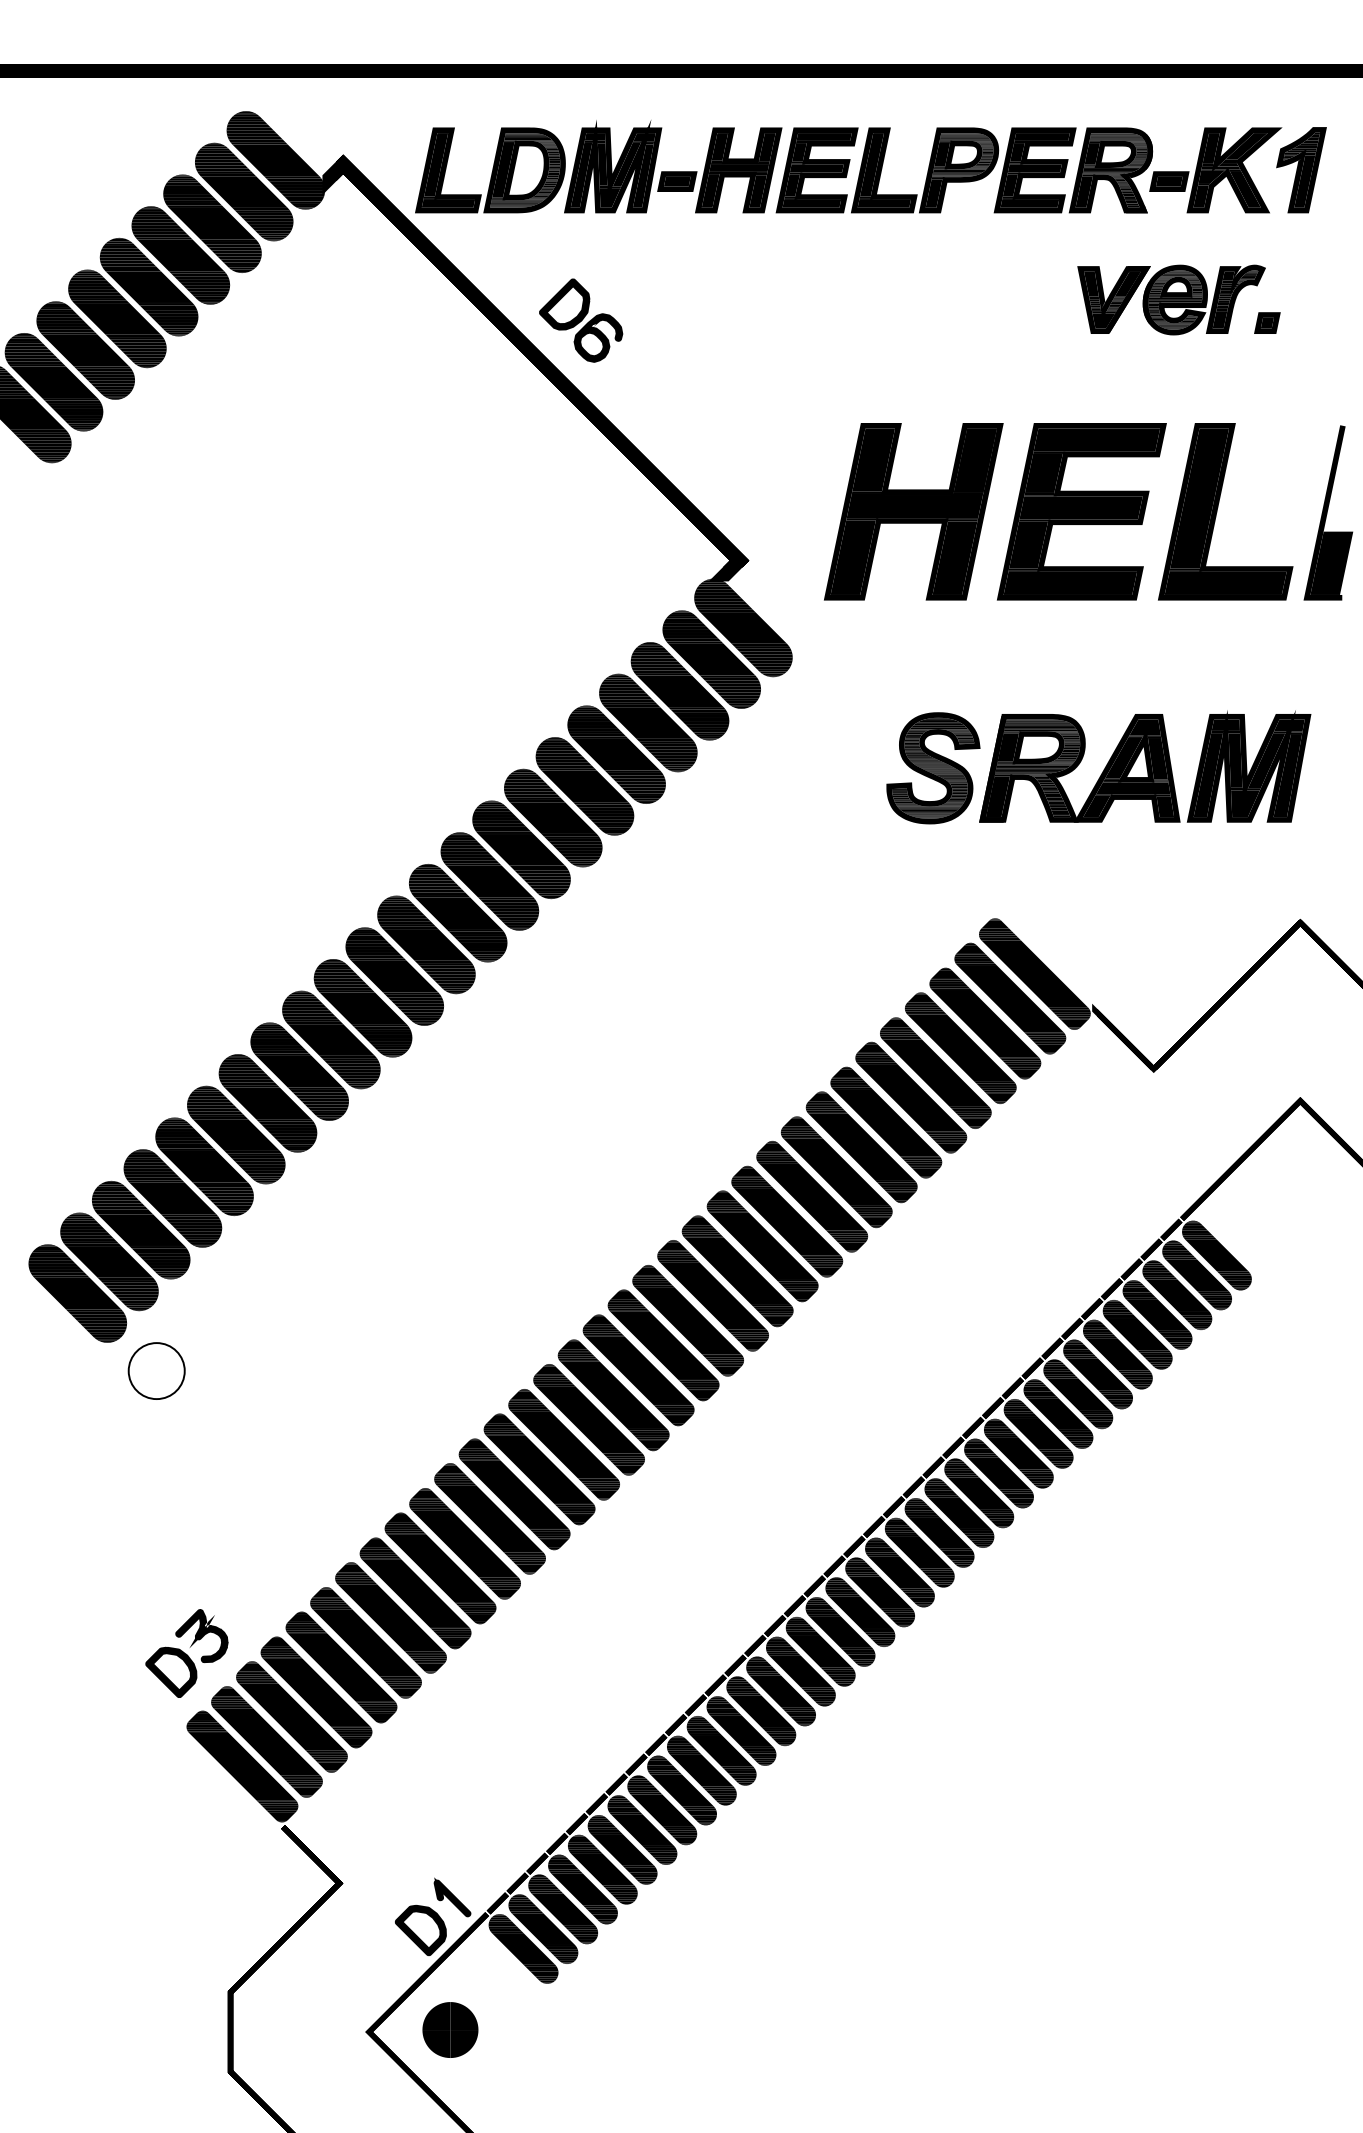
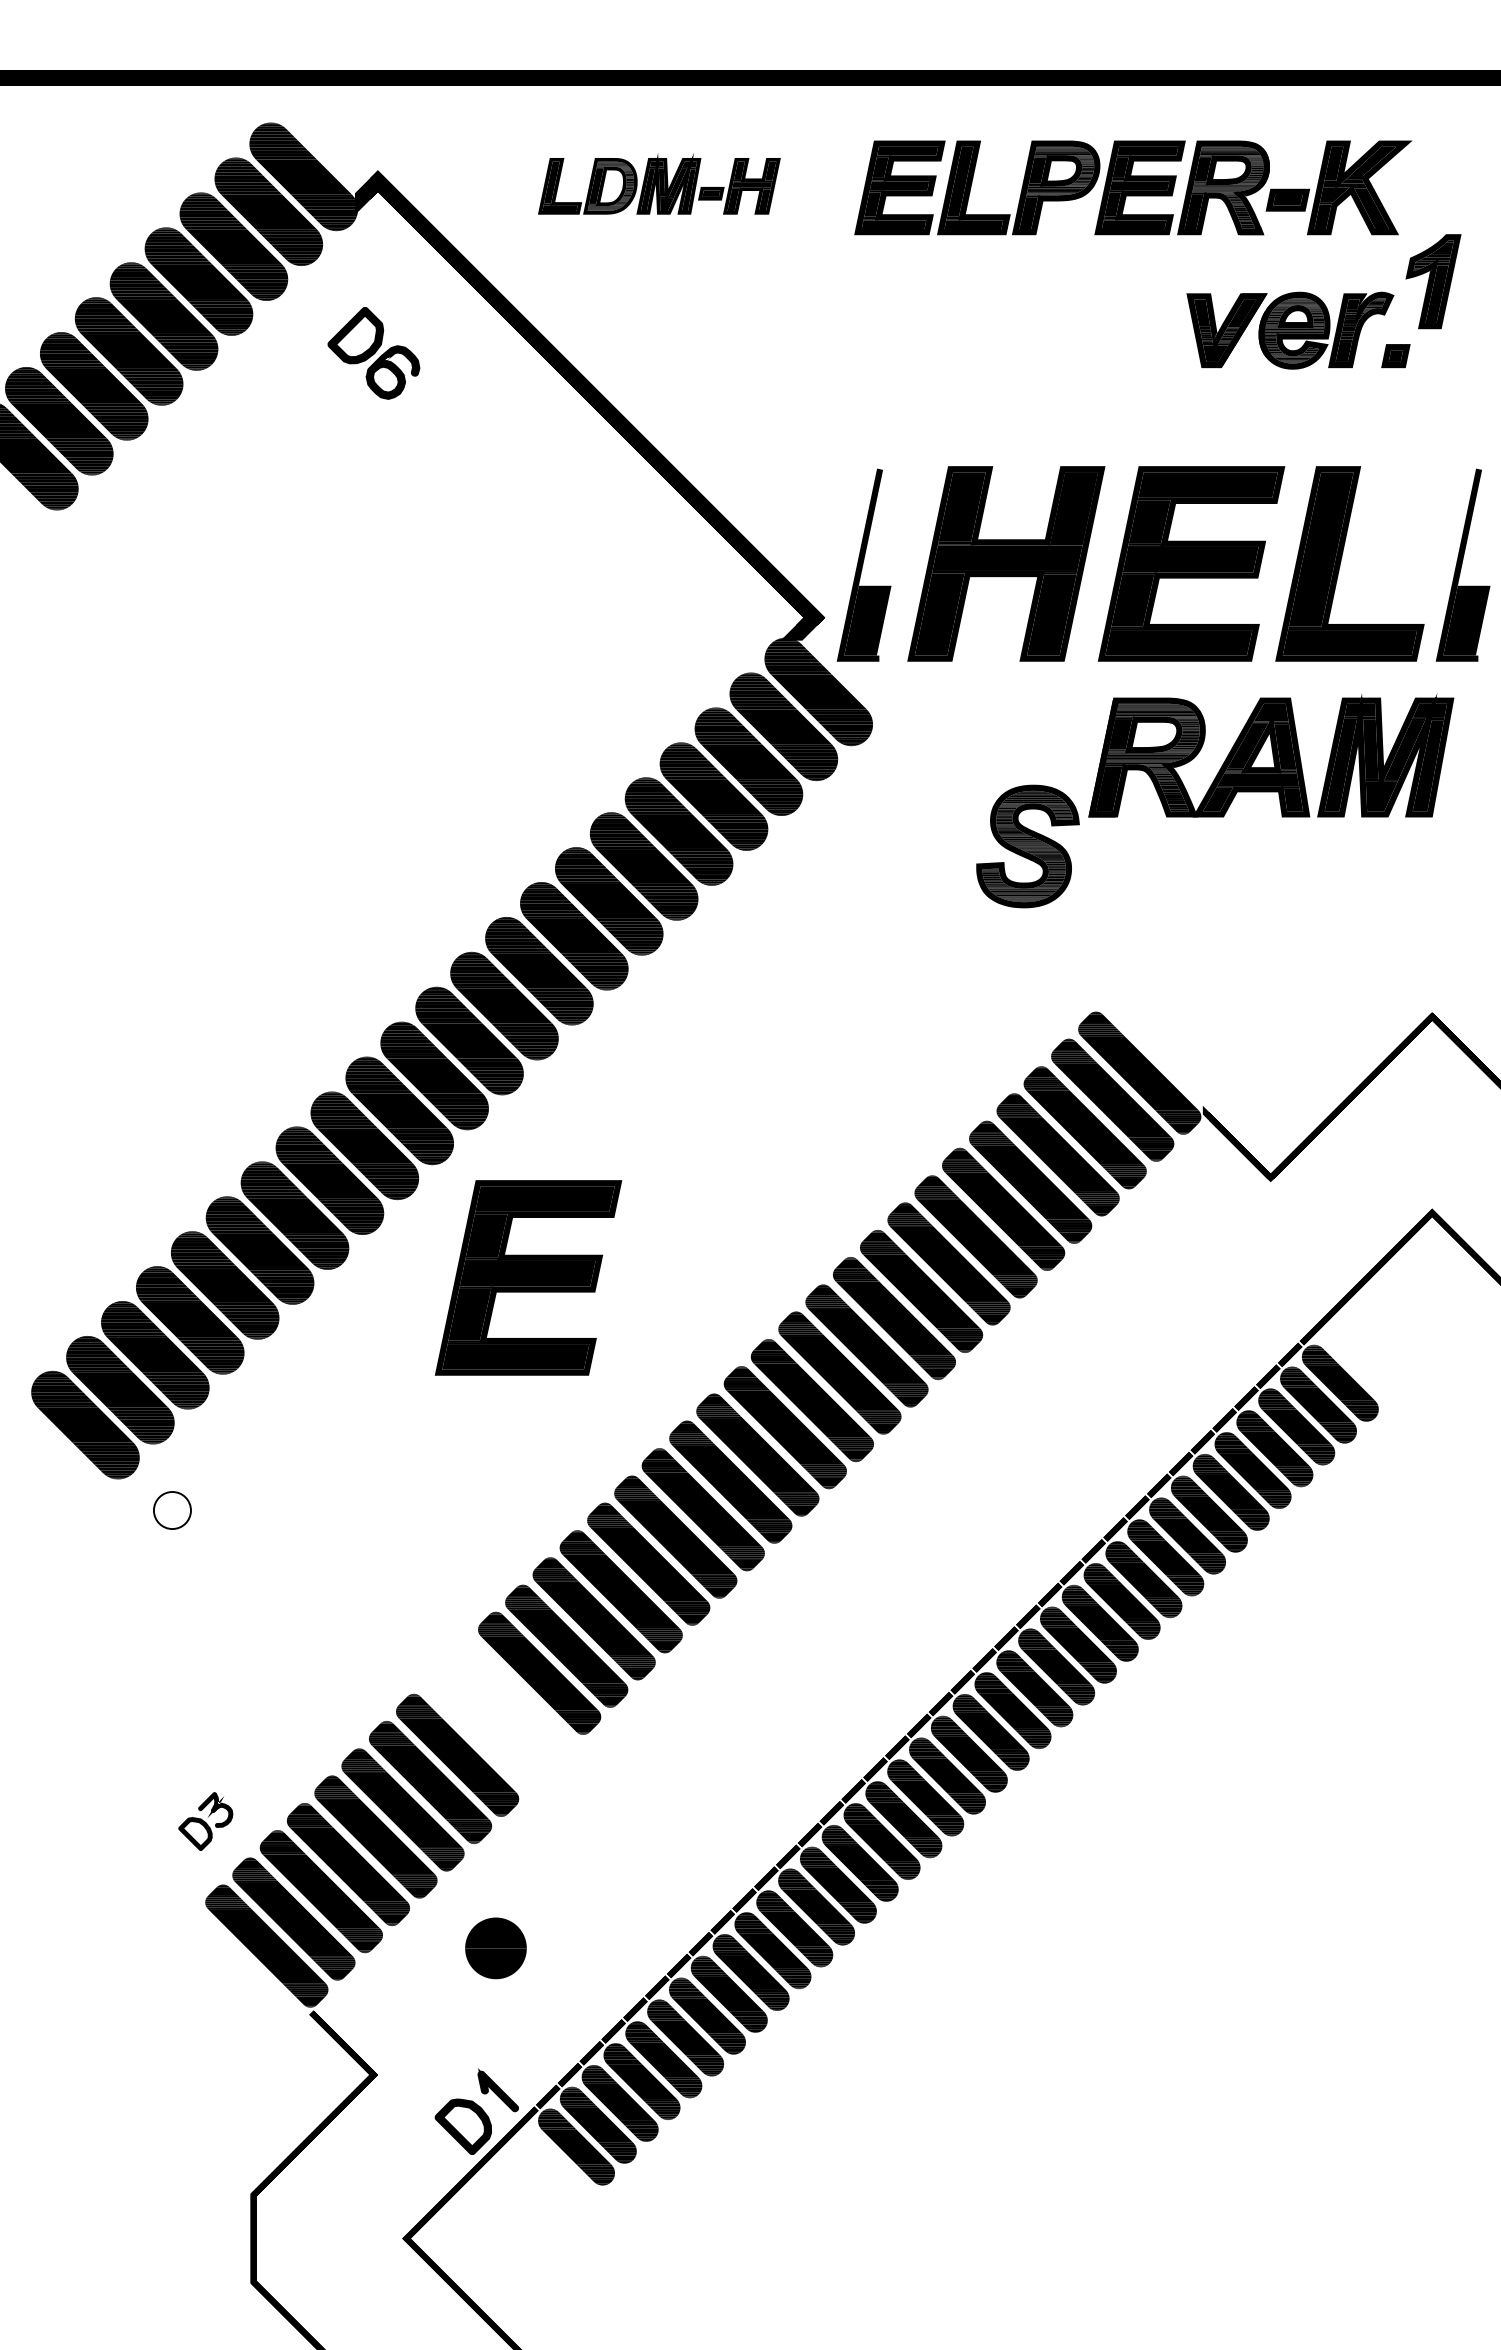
part: (598, 166) -> (659, 183), size x0.6
part: (1301, 170) -> (1433, 281), moved
part: (580, 320) -> (373, 353), moved
part: (784, 512) -> (863, 564), added
part: (1145, 766) -> (1271, 755), moved
part: (479, 1159) -> (528, 1277), added
part: (156, 1371) -> (172, 1510), size x0.6
part: (452, 1556) -> (498, 1714), removed
part: (186, 1653) -> (205, 1821), size x0.6
part: (450, 2030) -> (495, 1948), moved

